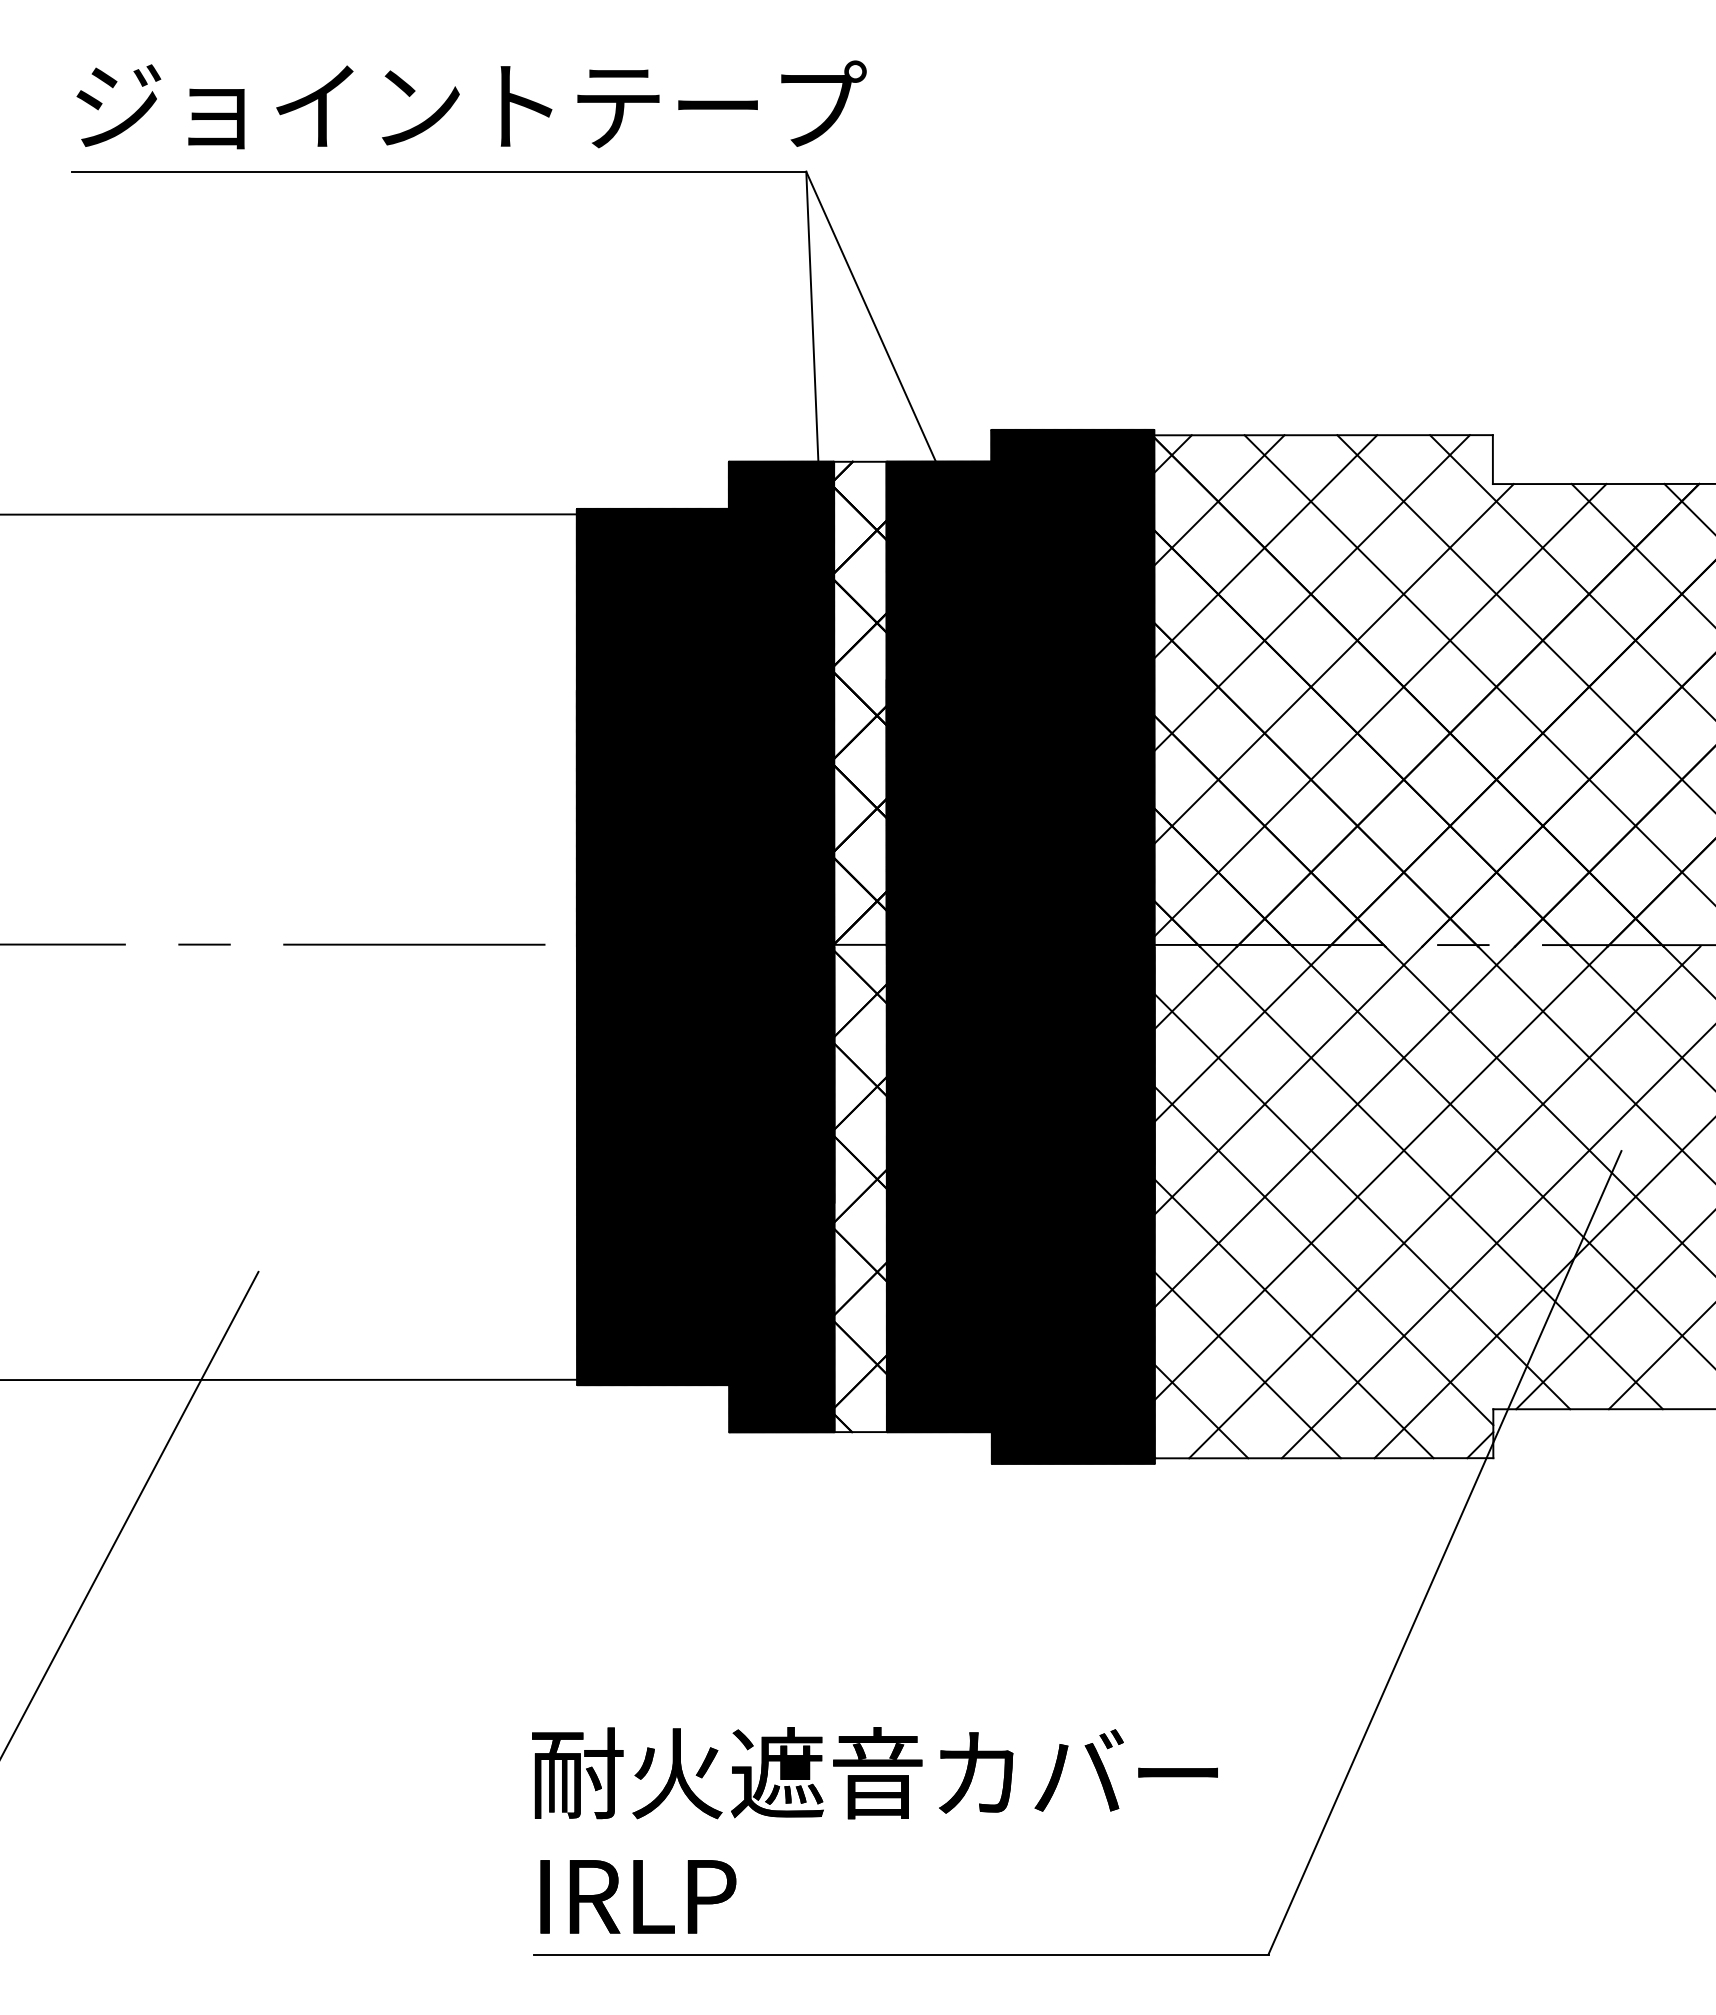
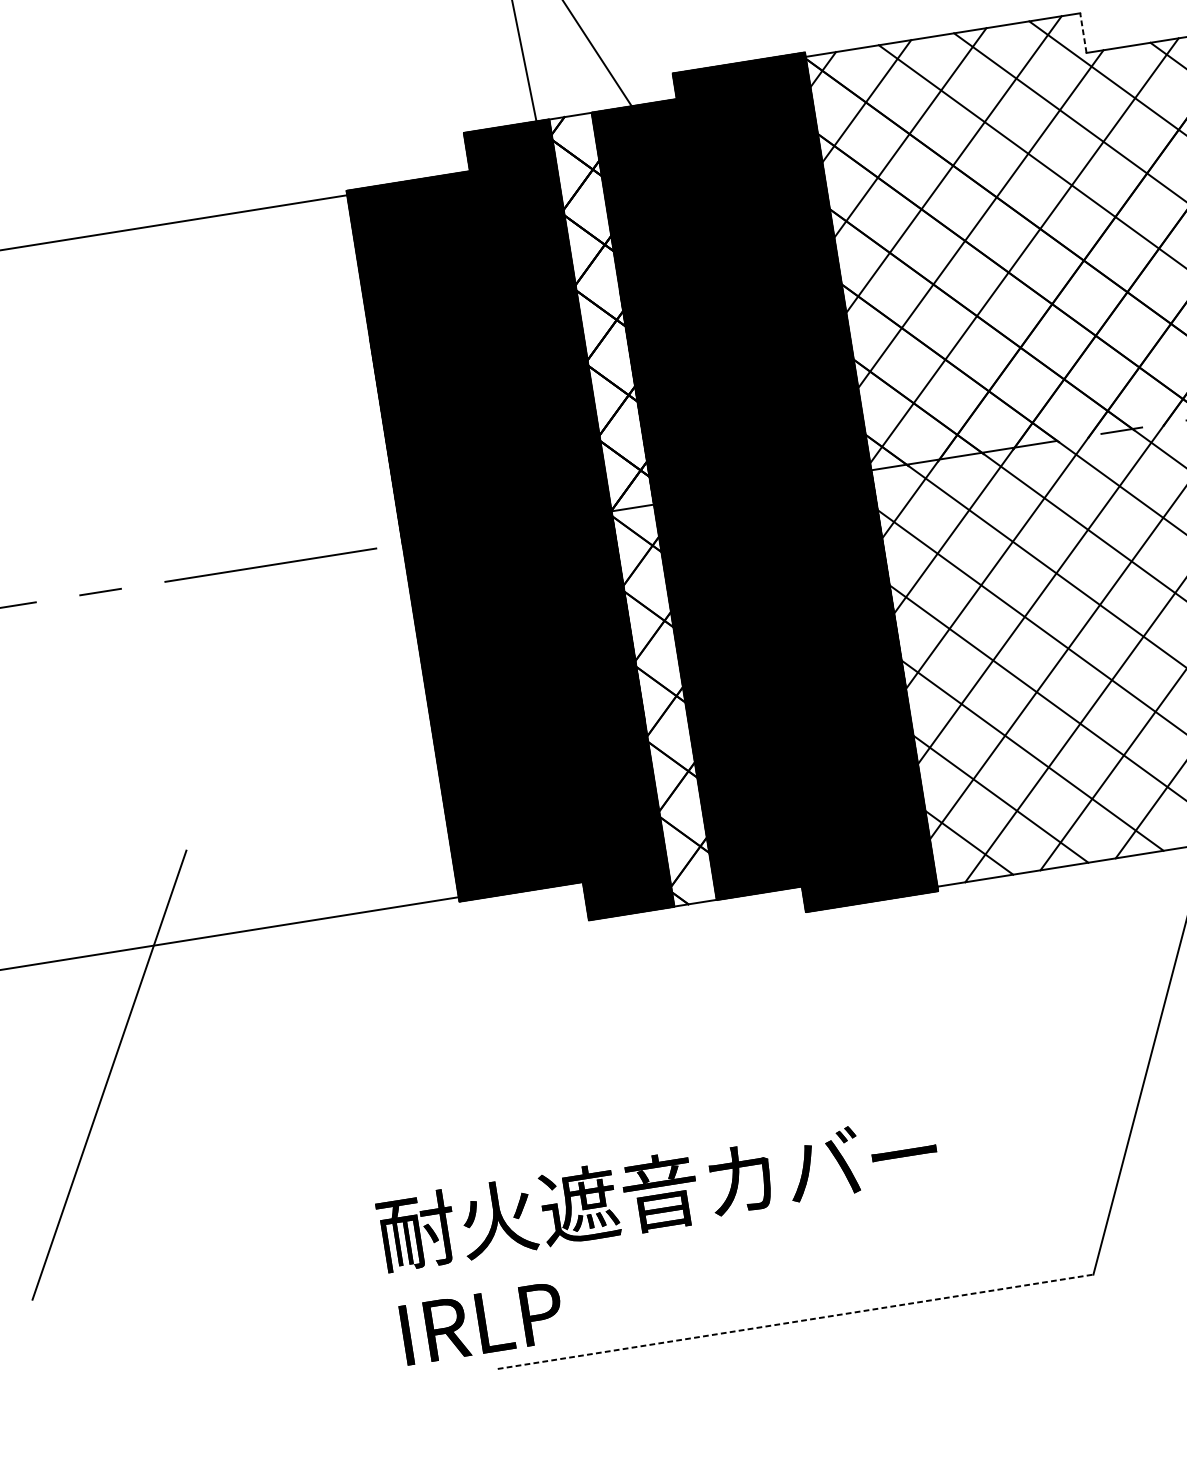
line: (1492, 459) -> (1083, 33), solid -> dashed
text: (874, 1830) -> (665, 1239), moved
line: (901, 1954) -> (795, 1321), solid -> dashed

